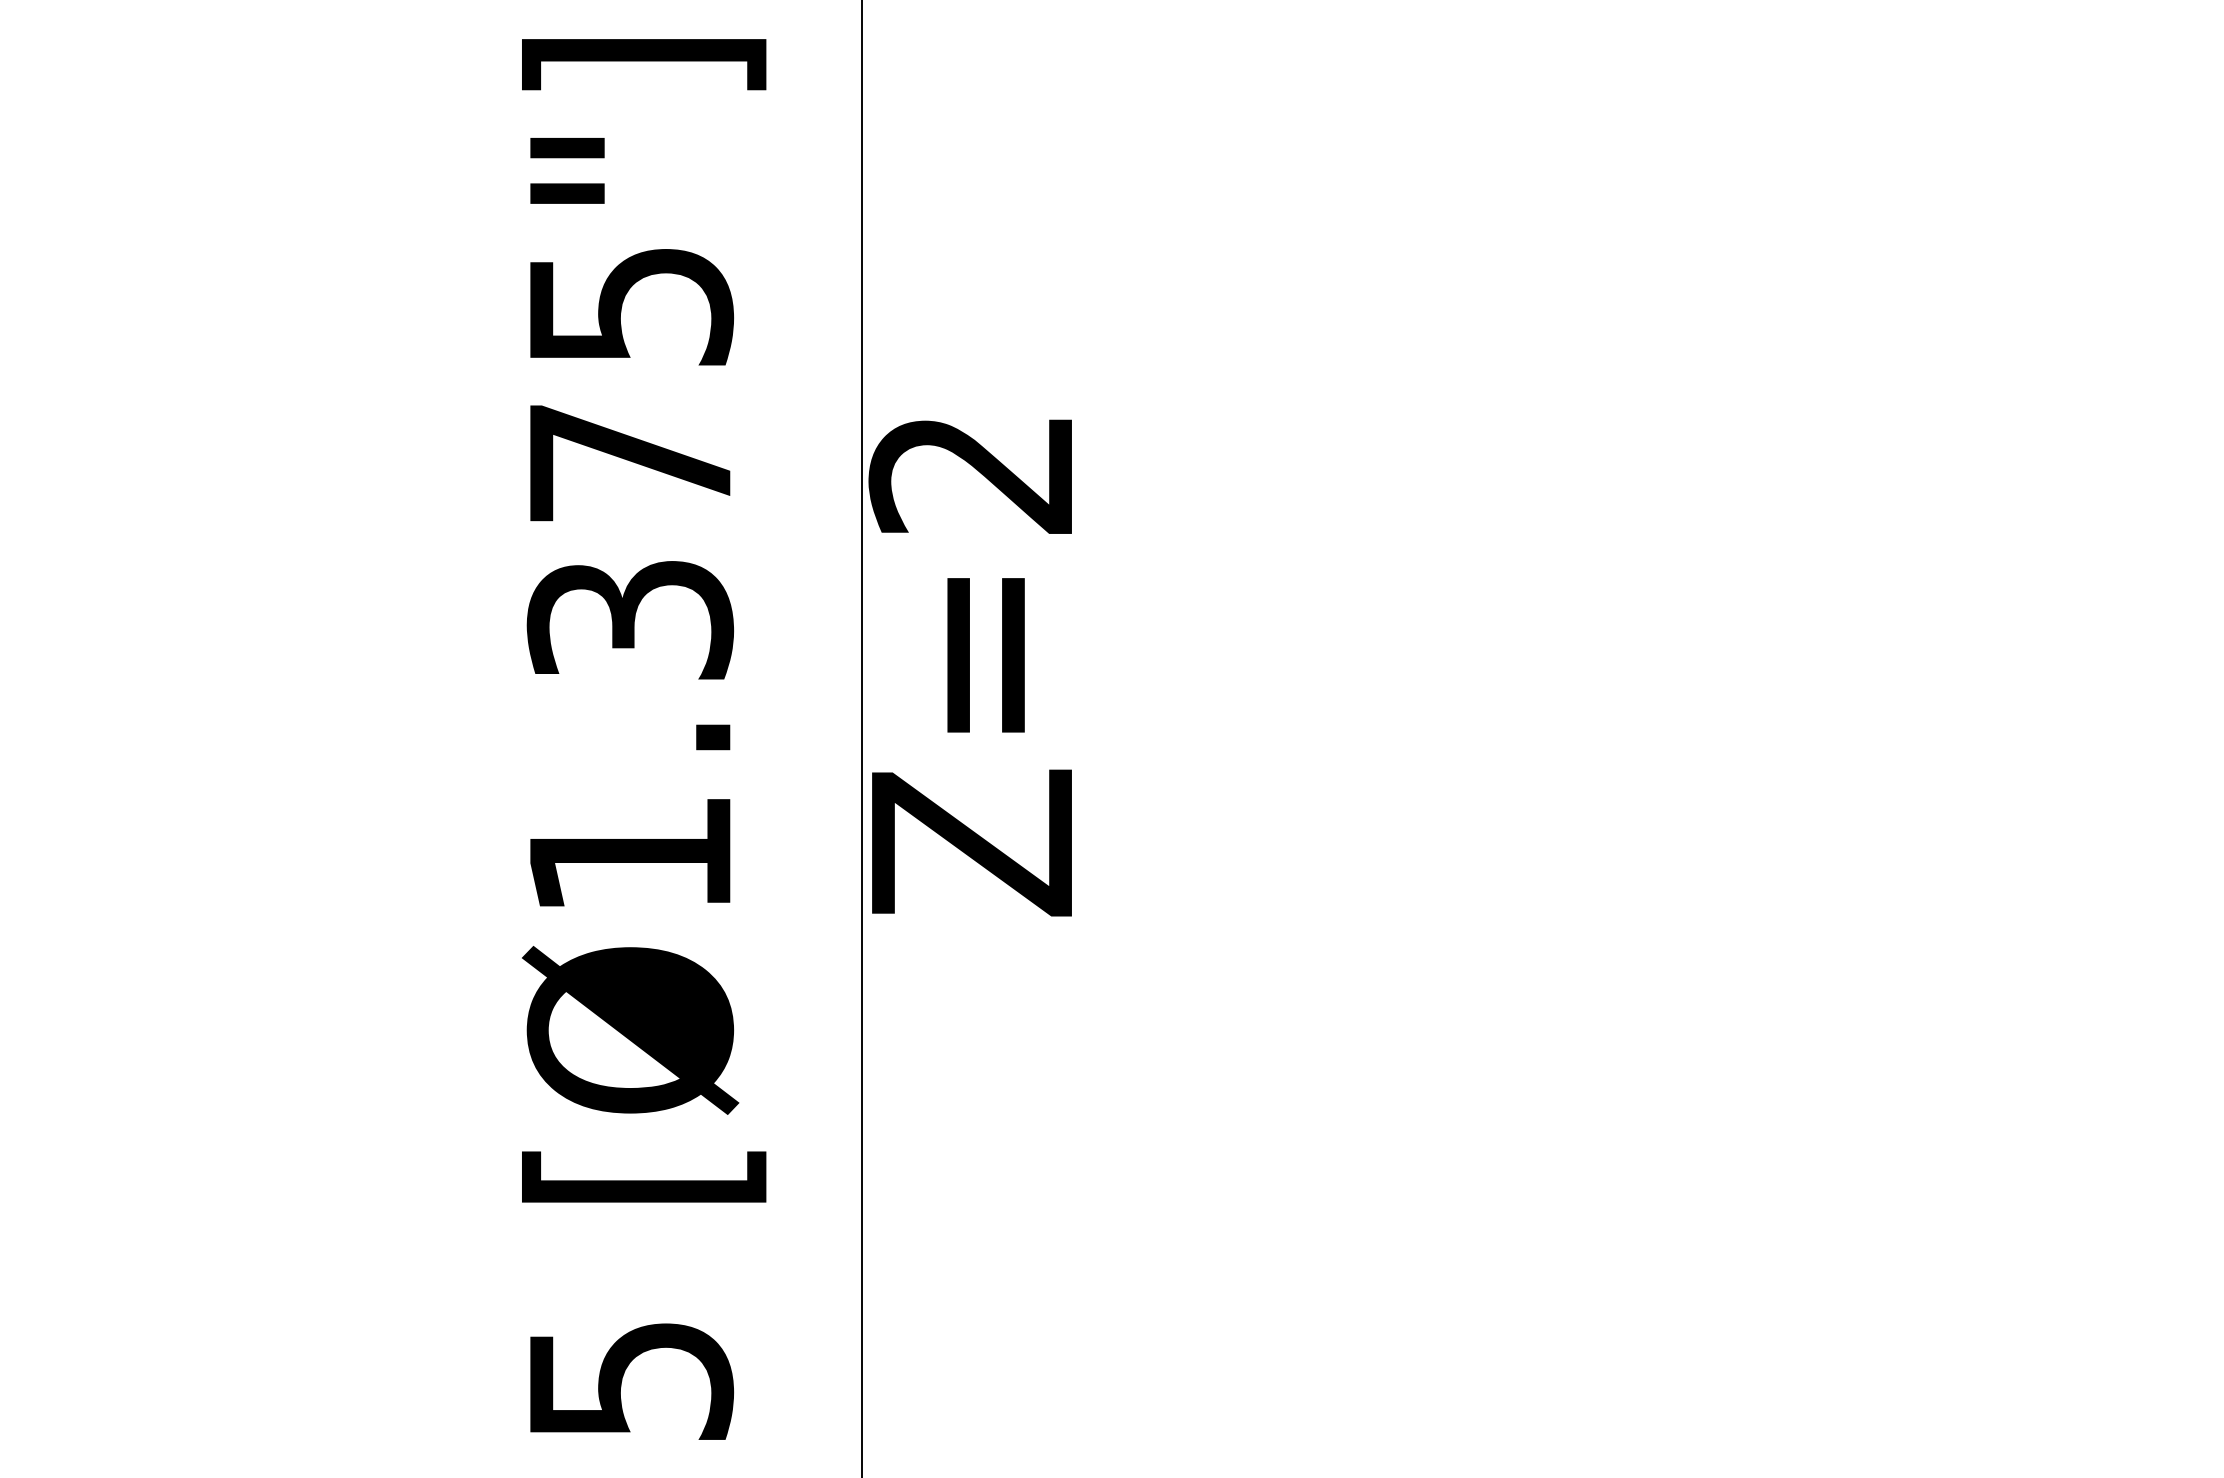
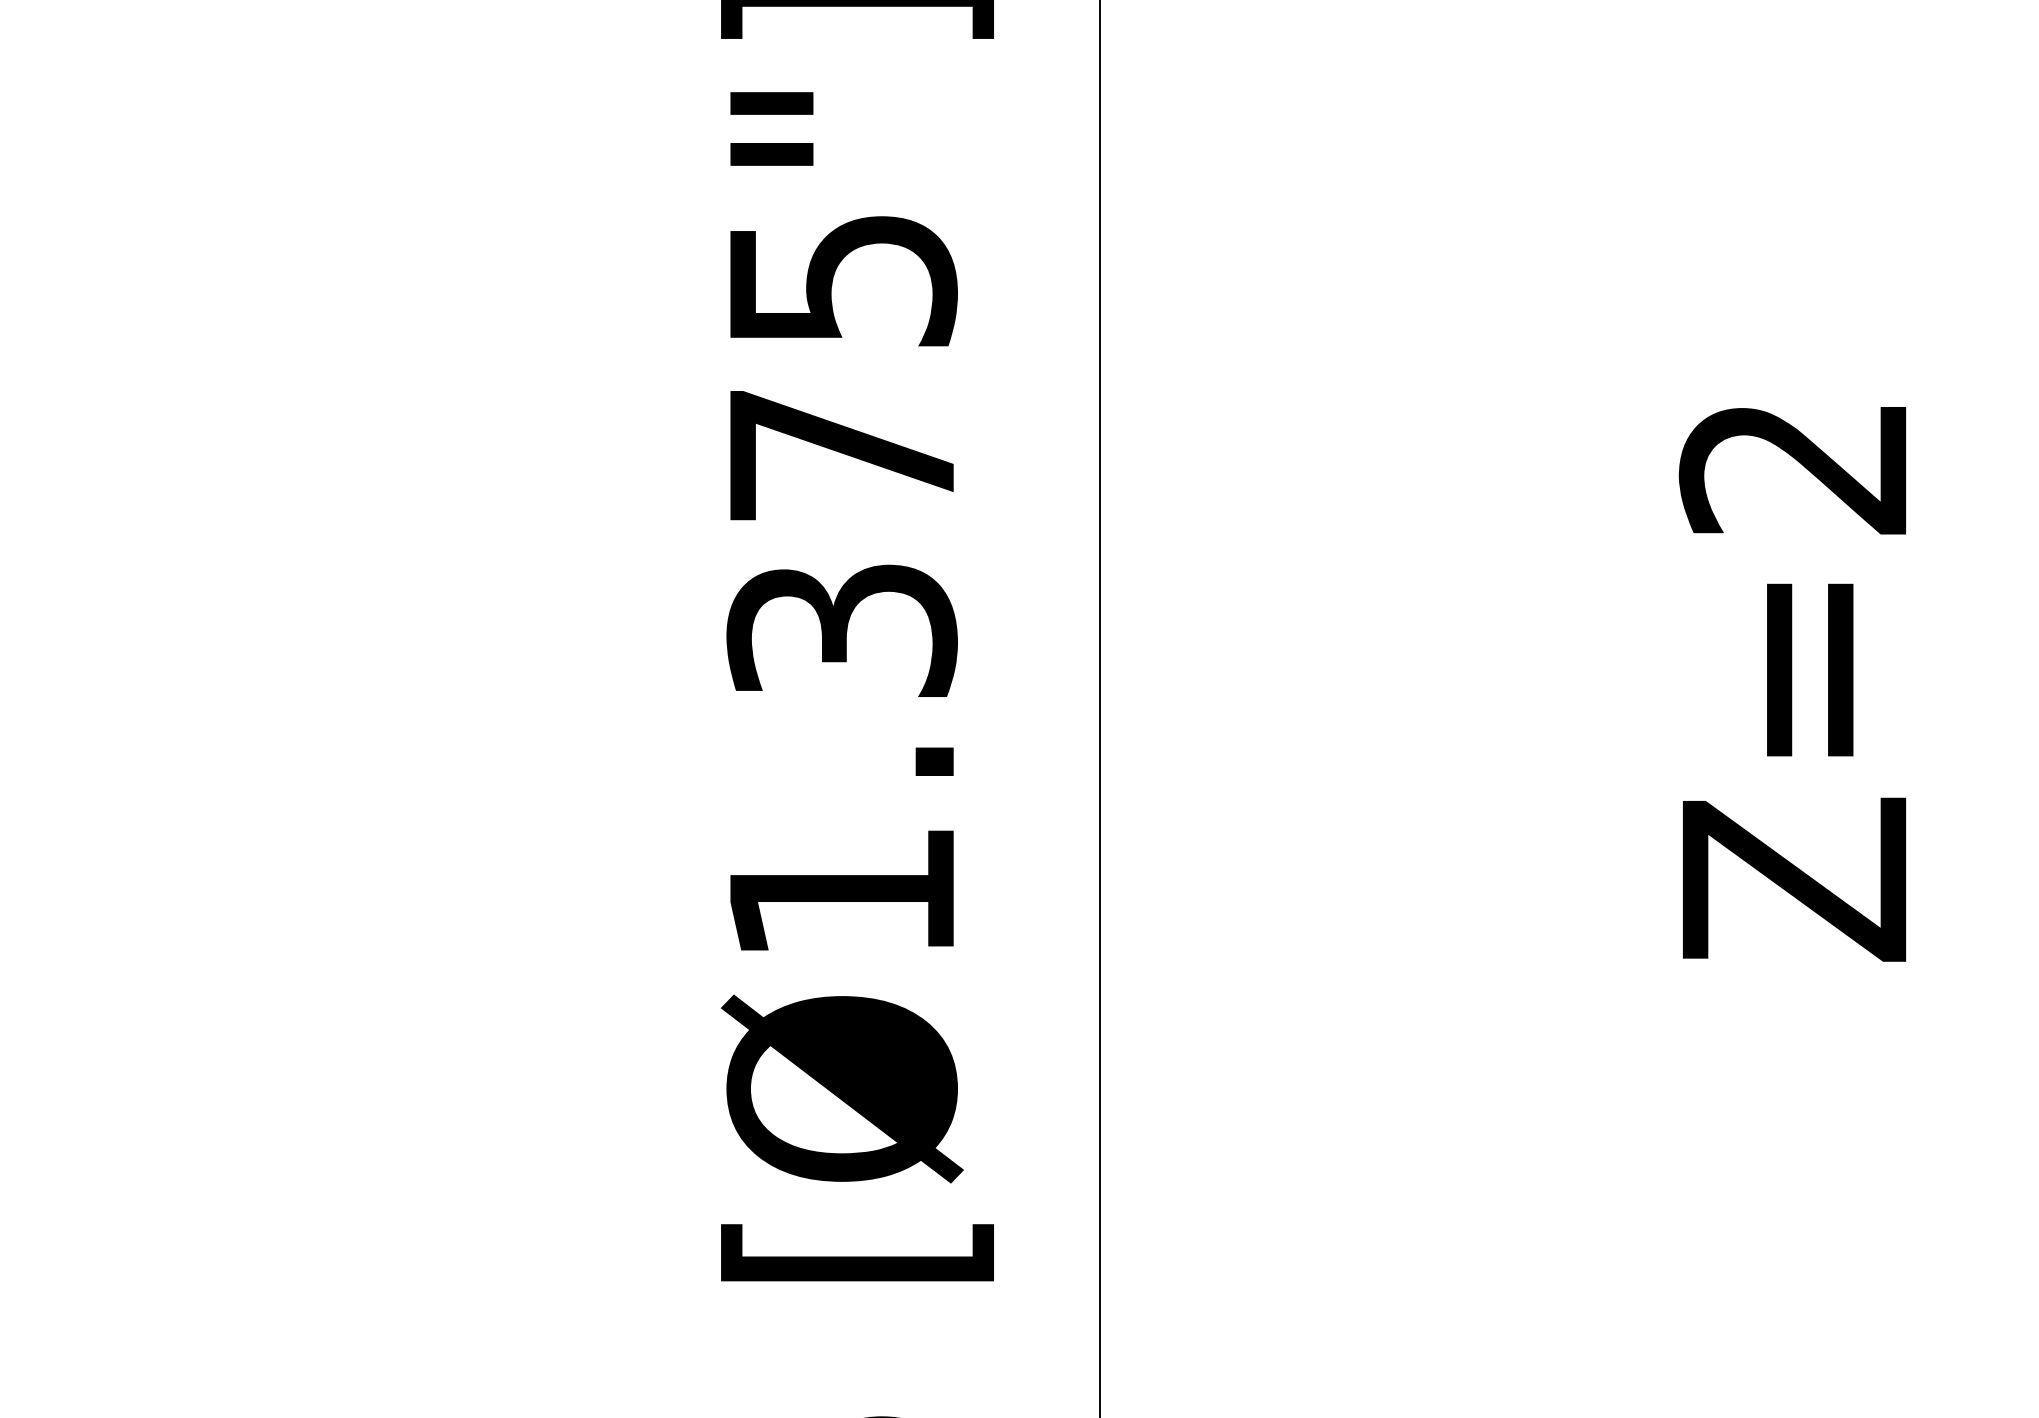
text: (969, 667) -> (1791, 683), moved

